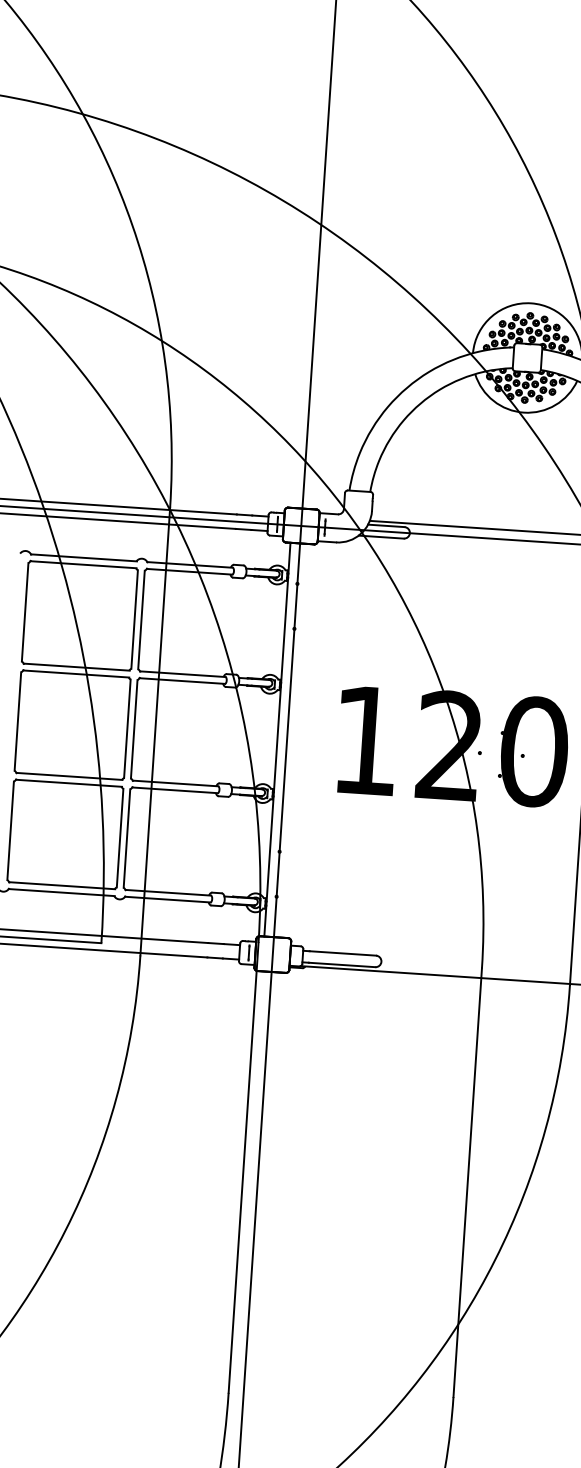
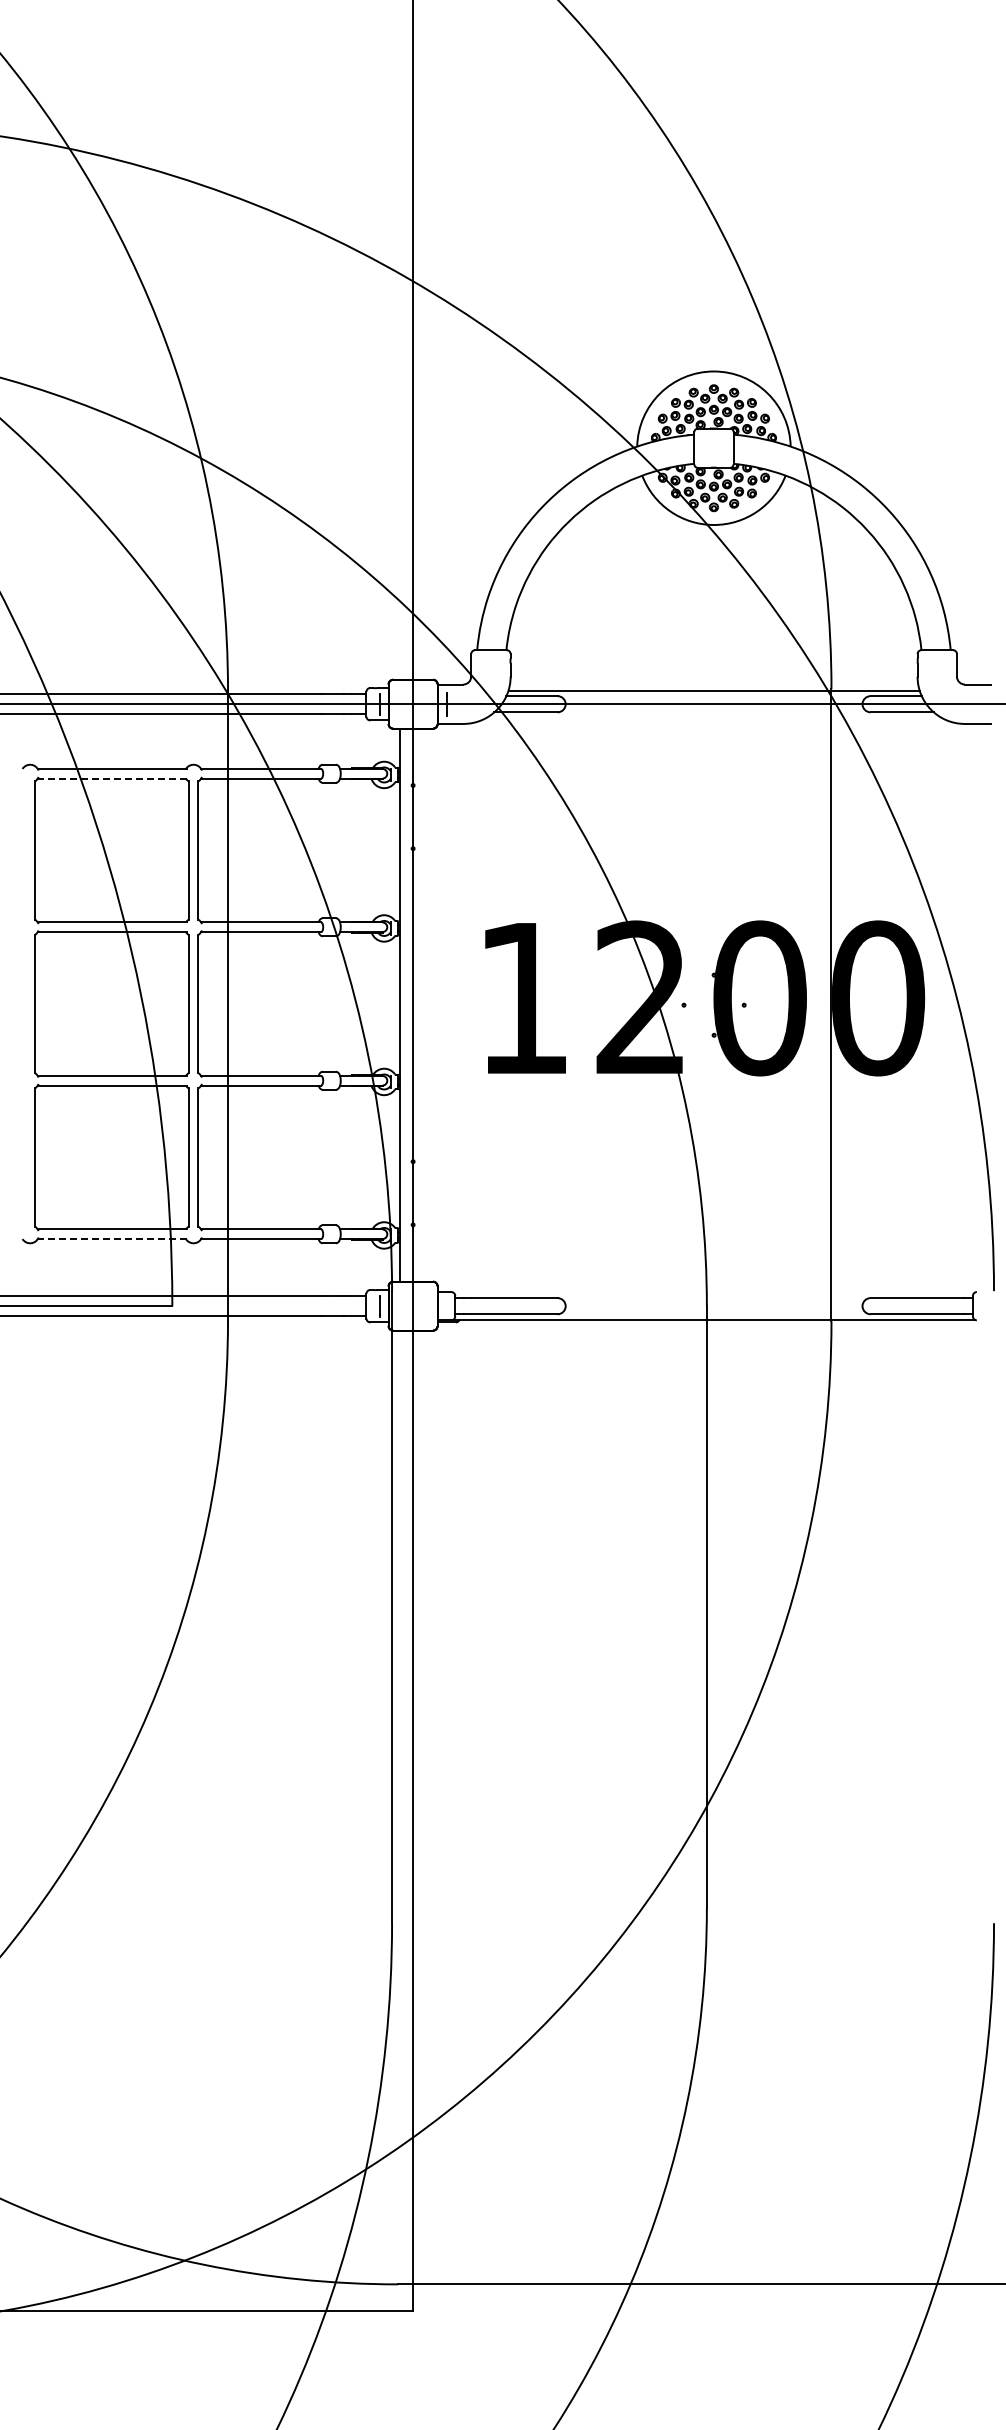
line: (83, 564) -> (111, 778), solid -> dashed
line: (61, 892) -> (111, 1239), solid -> dashed

